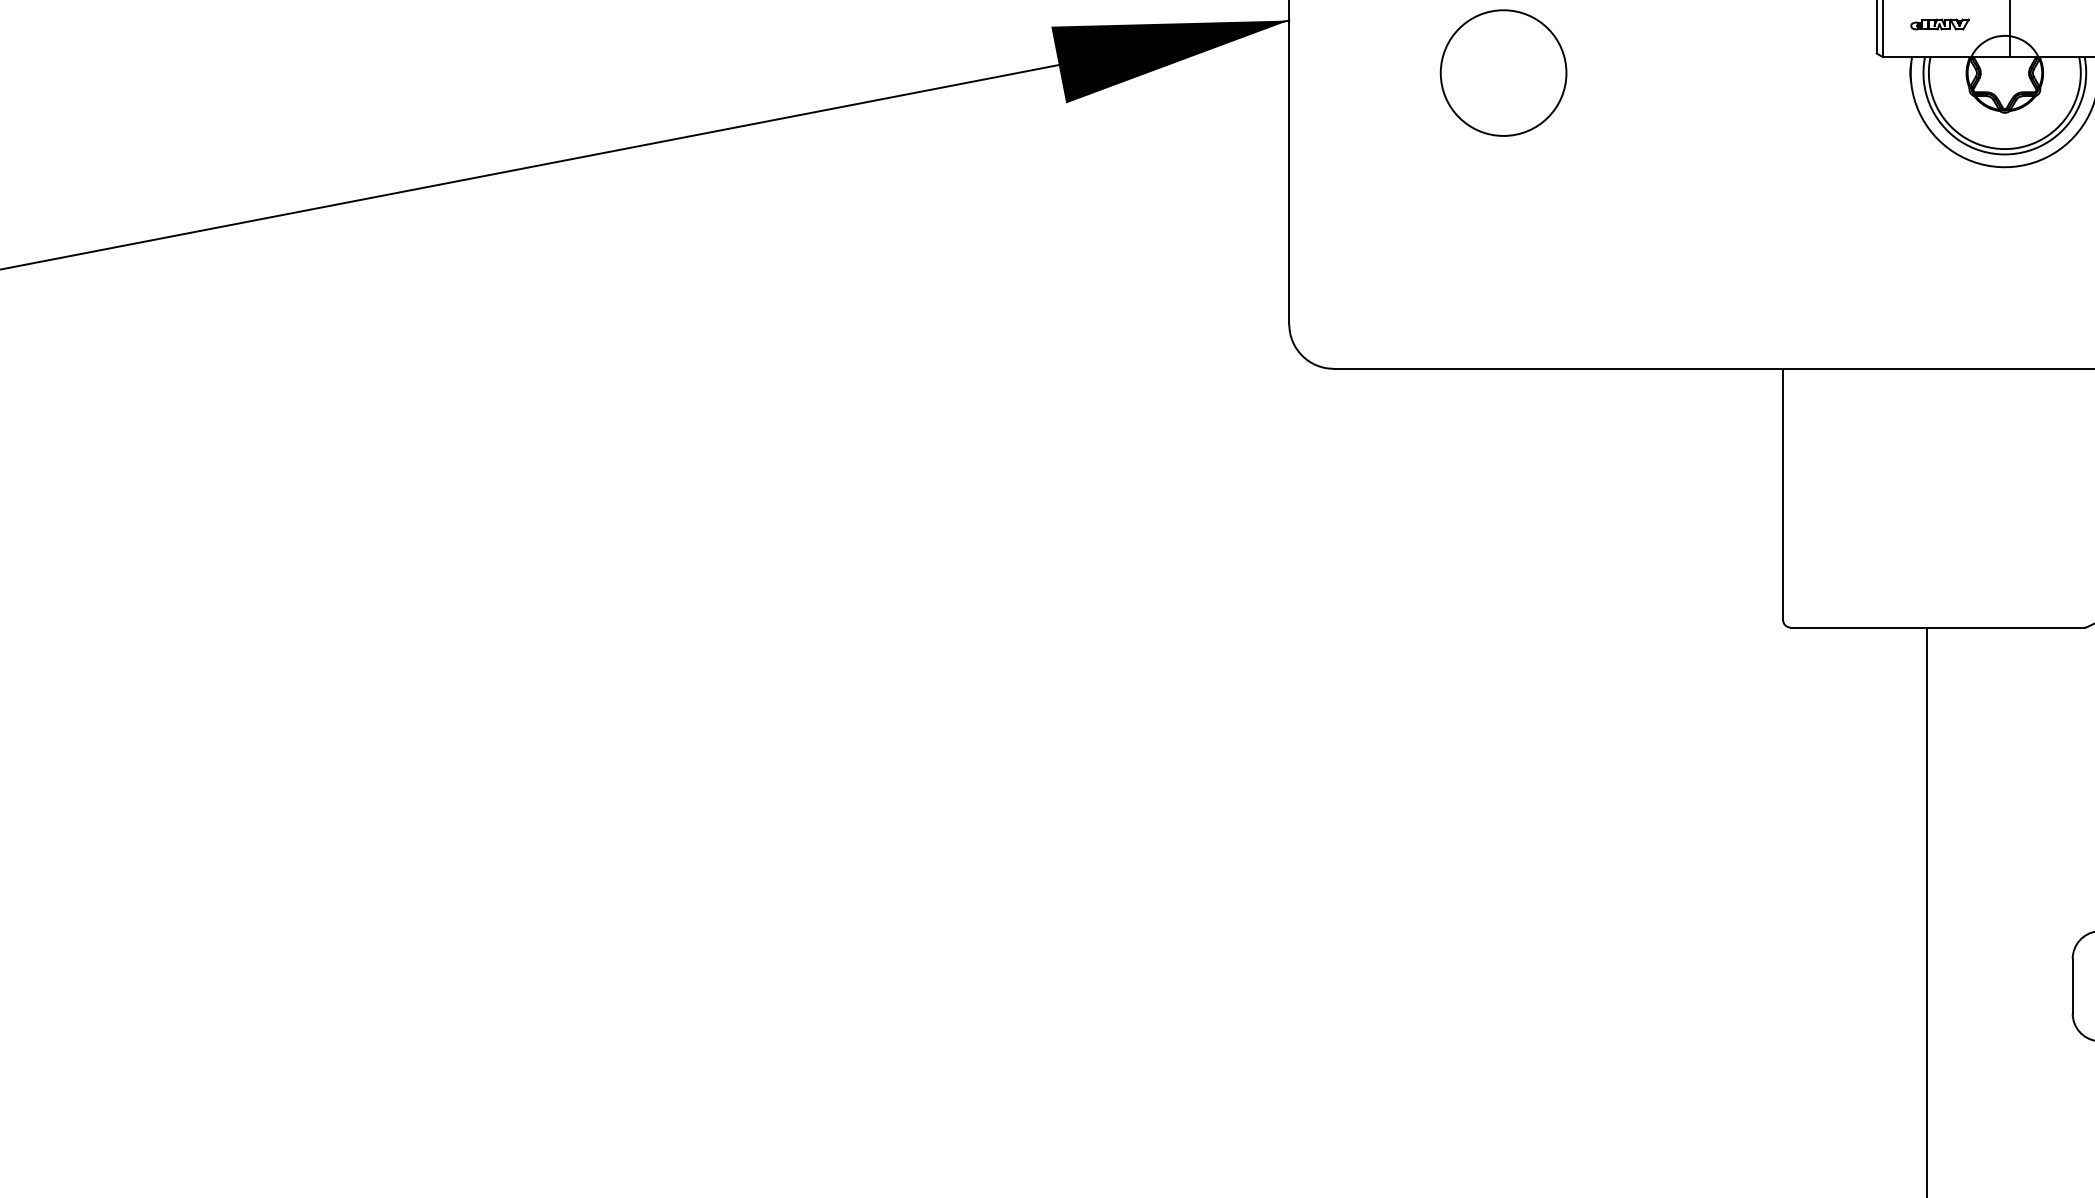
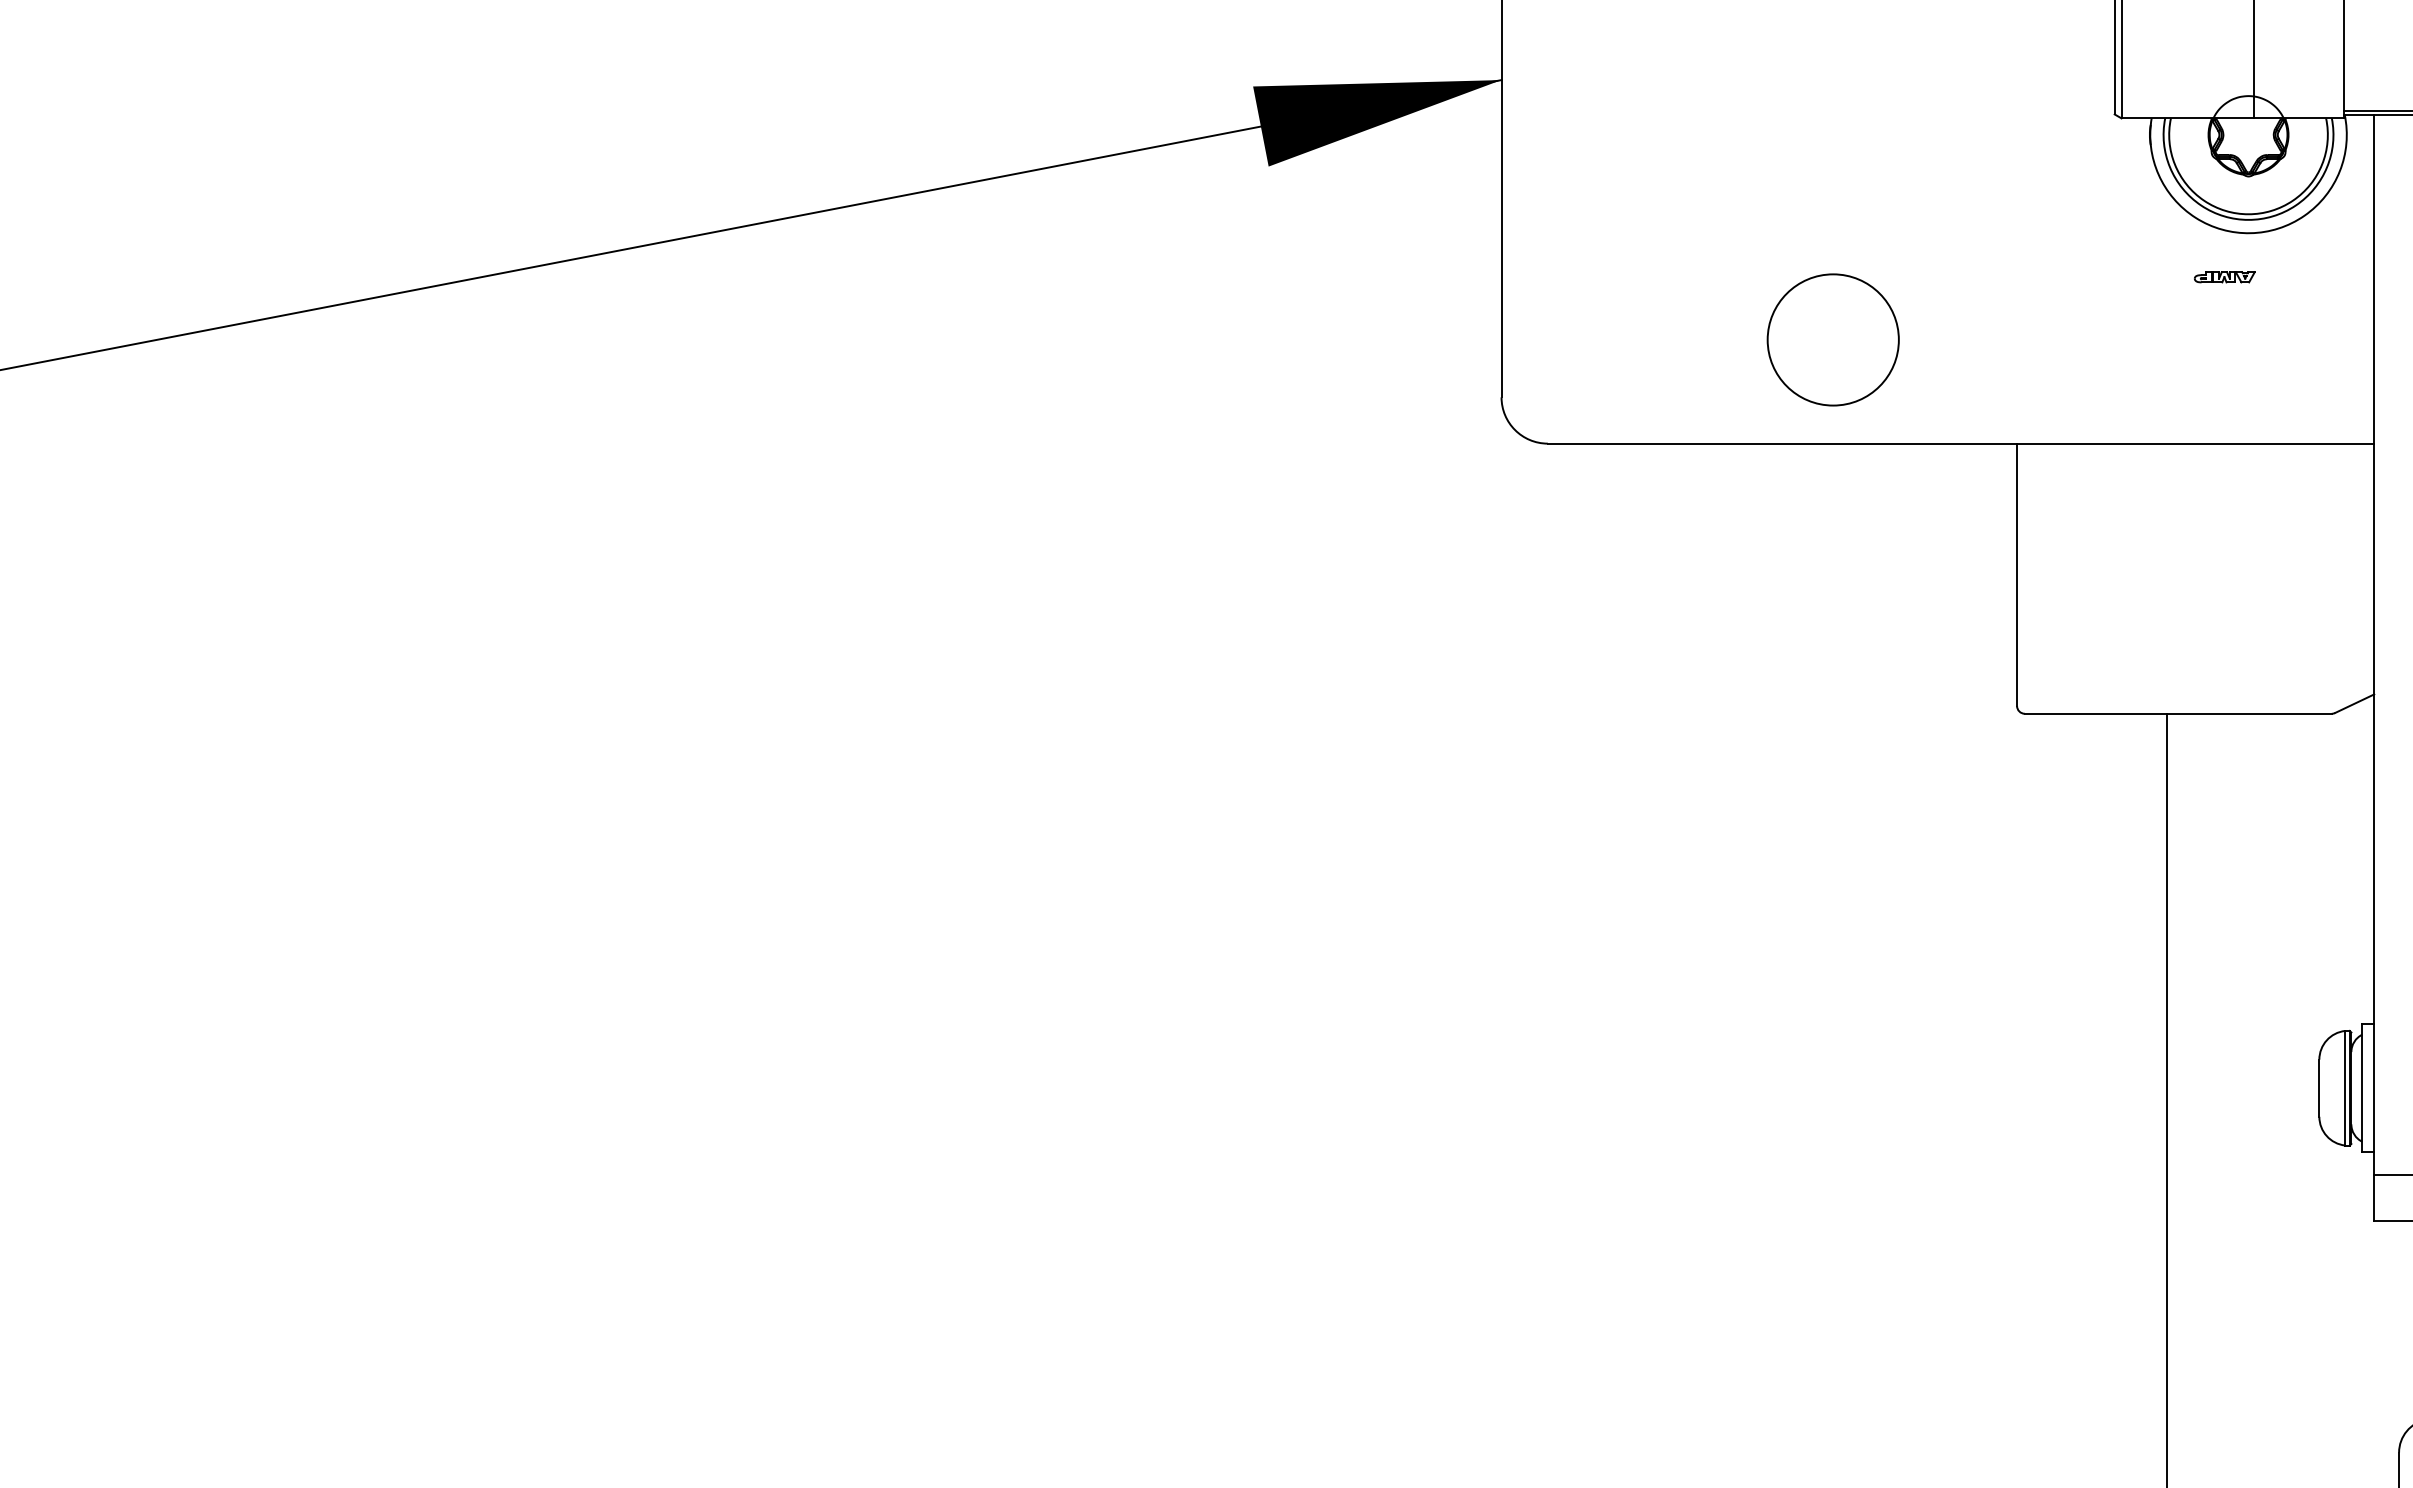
part: (1939, 24) -> (2224, 277), moved
circle: (1502, 72) -> (1832, 339), moved

